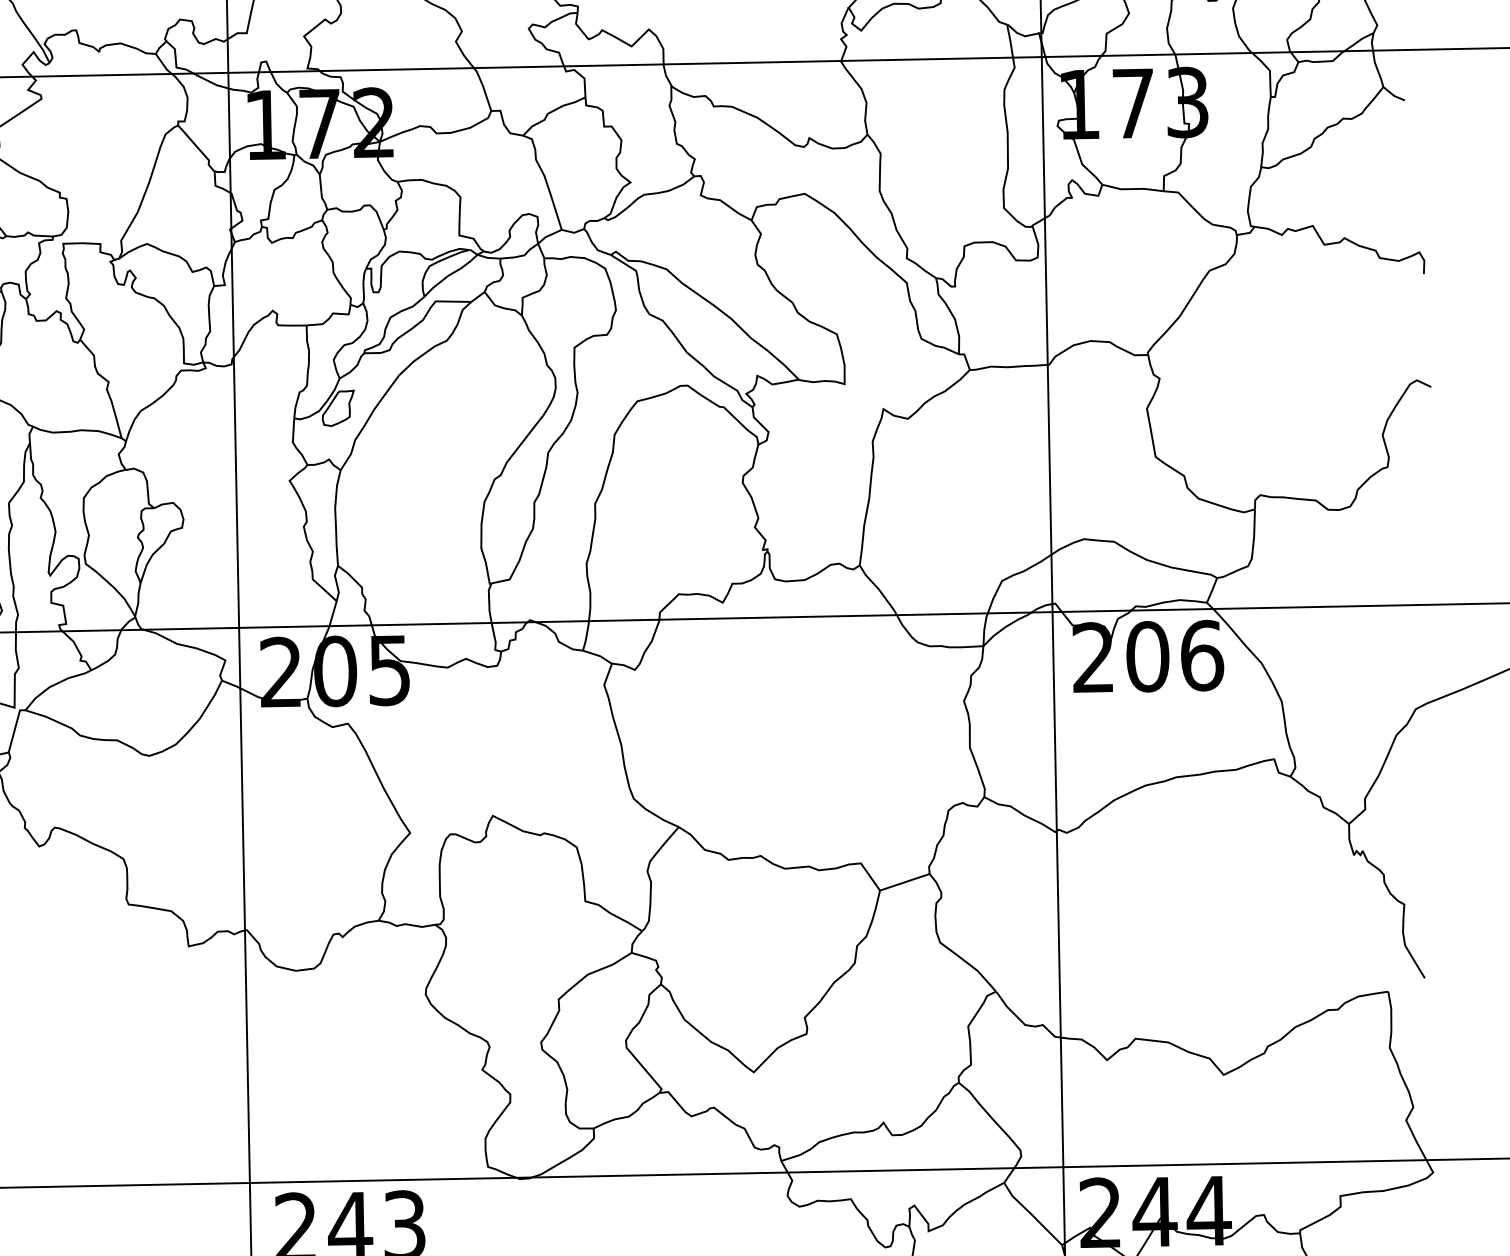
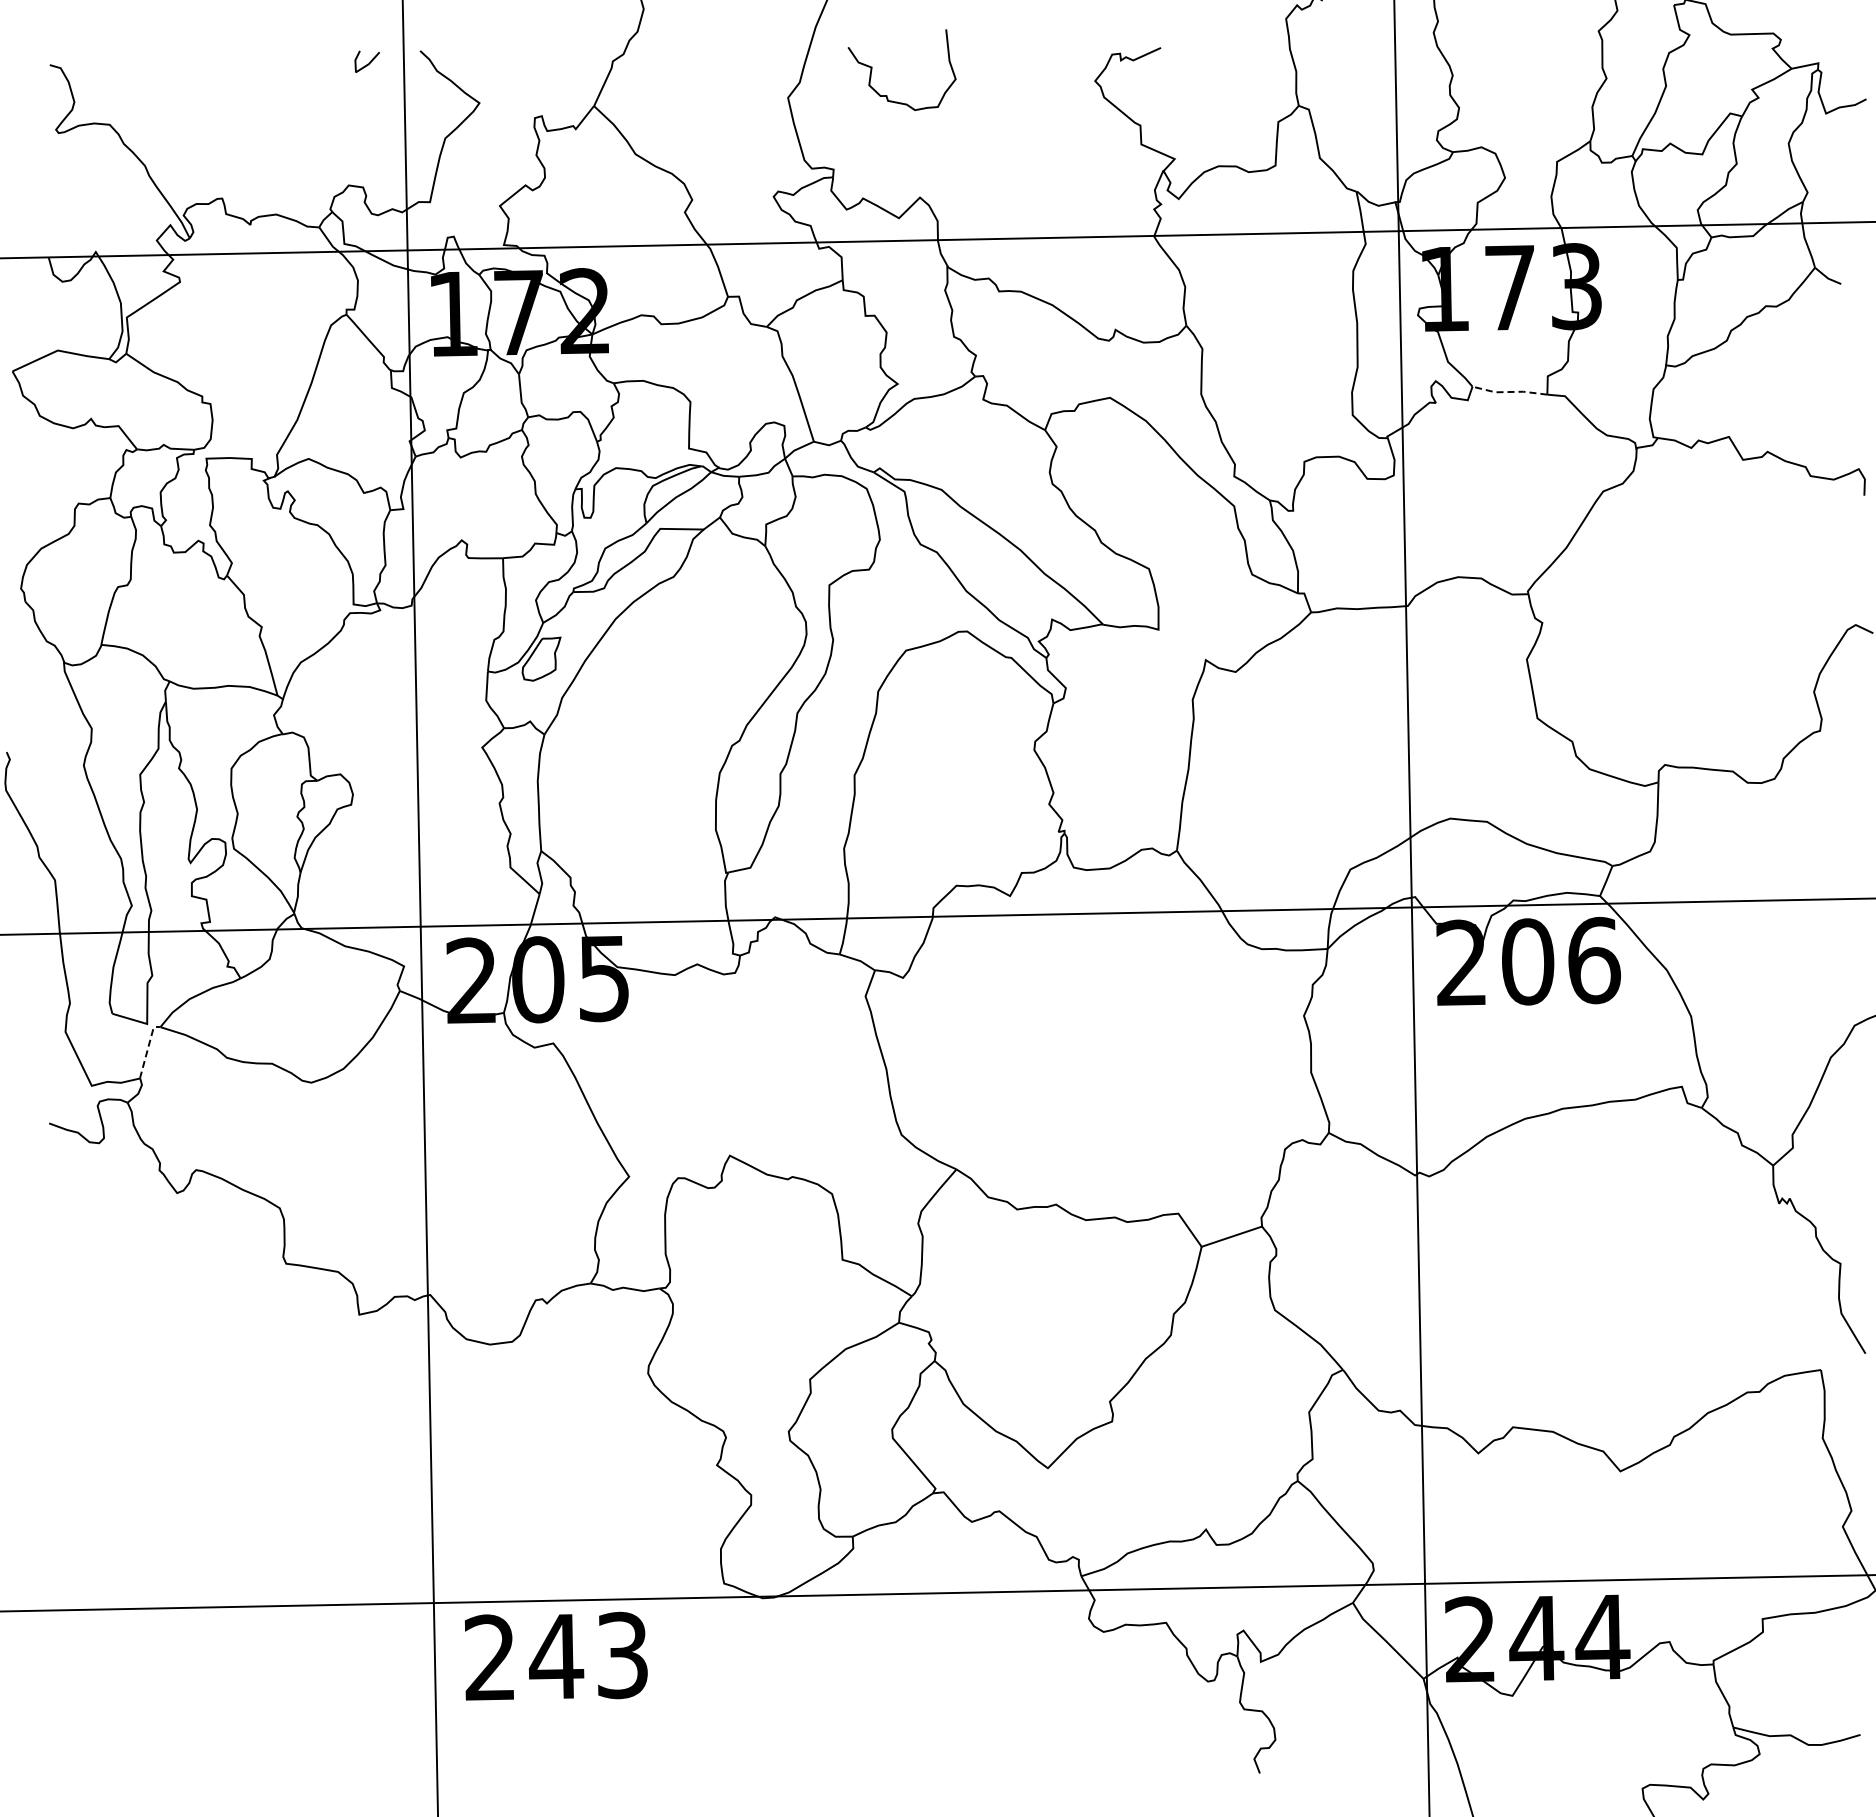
line: (1132, 189) -> (1509, 392), solid -> dashed
line: (14, 728) -> (147, 1049), solid -> dashed

